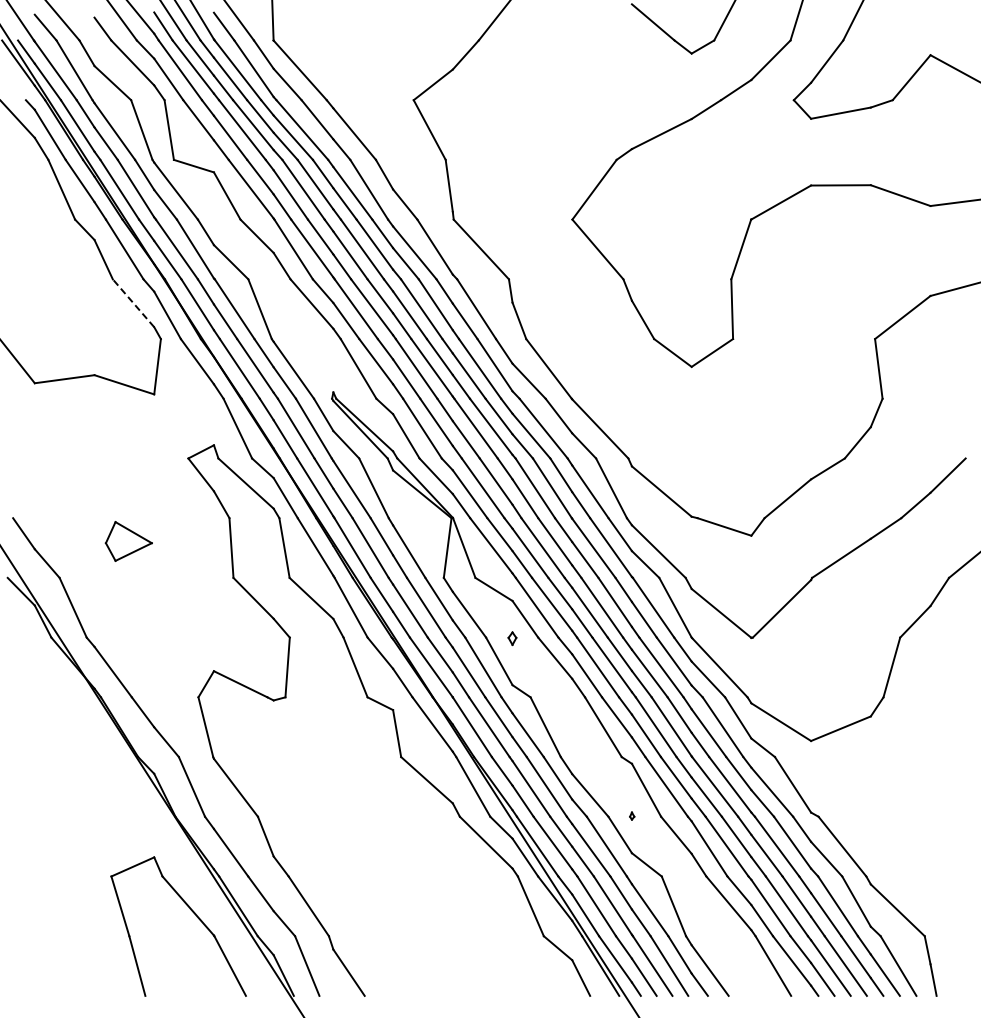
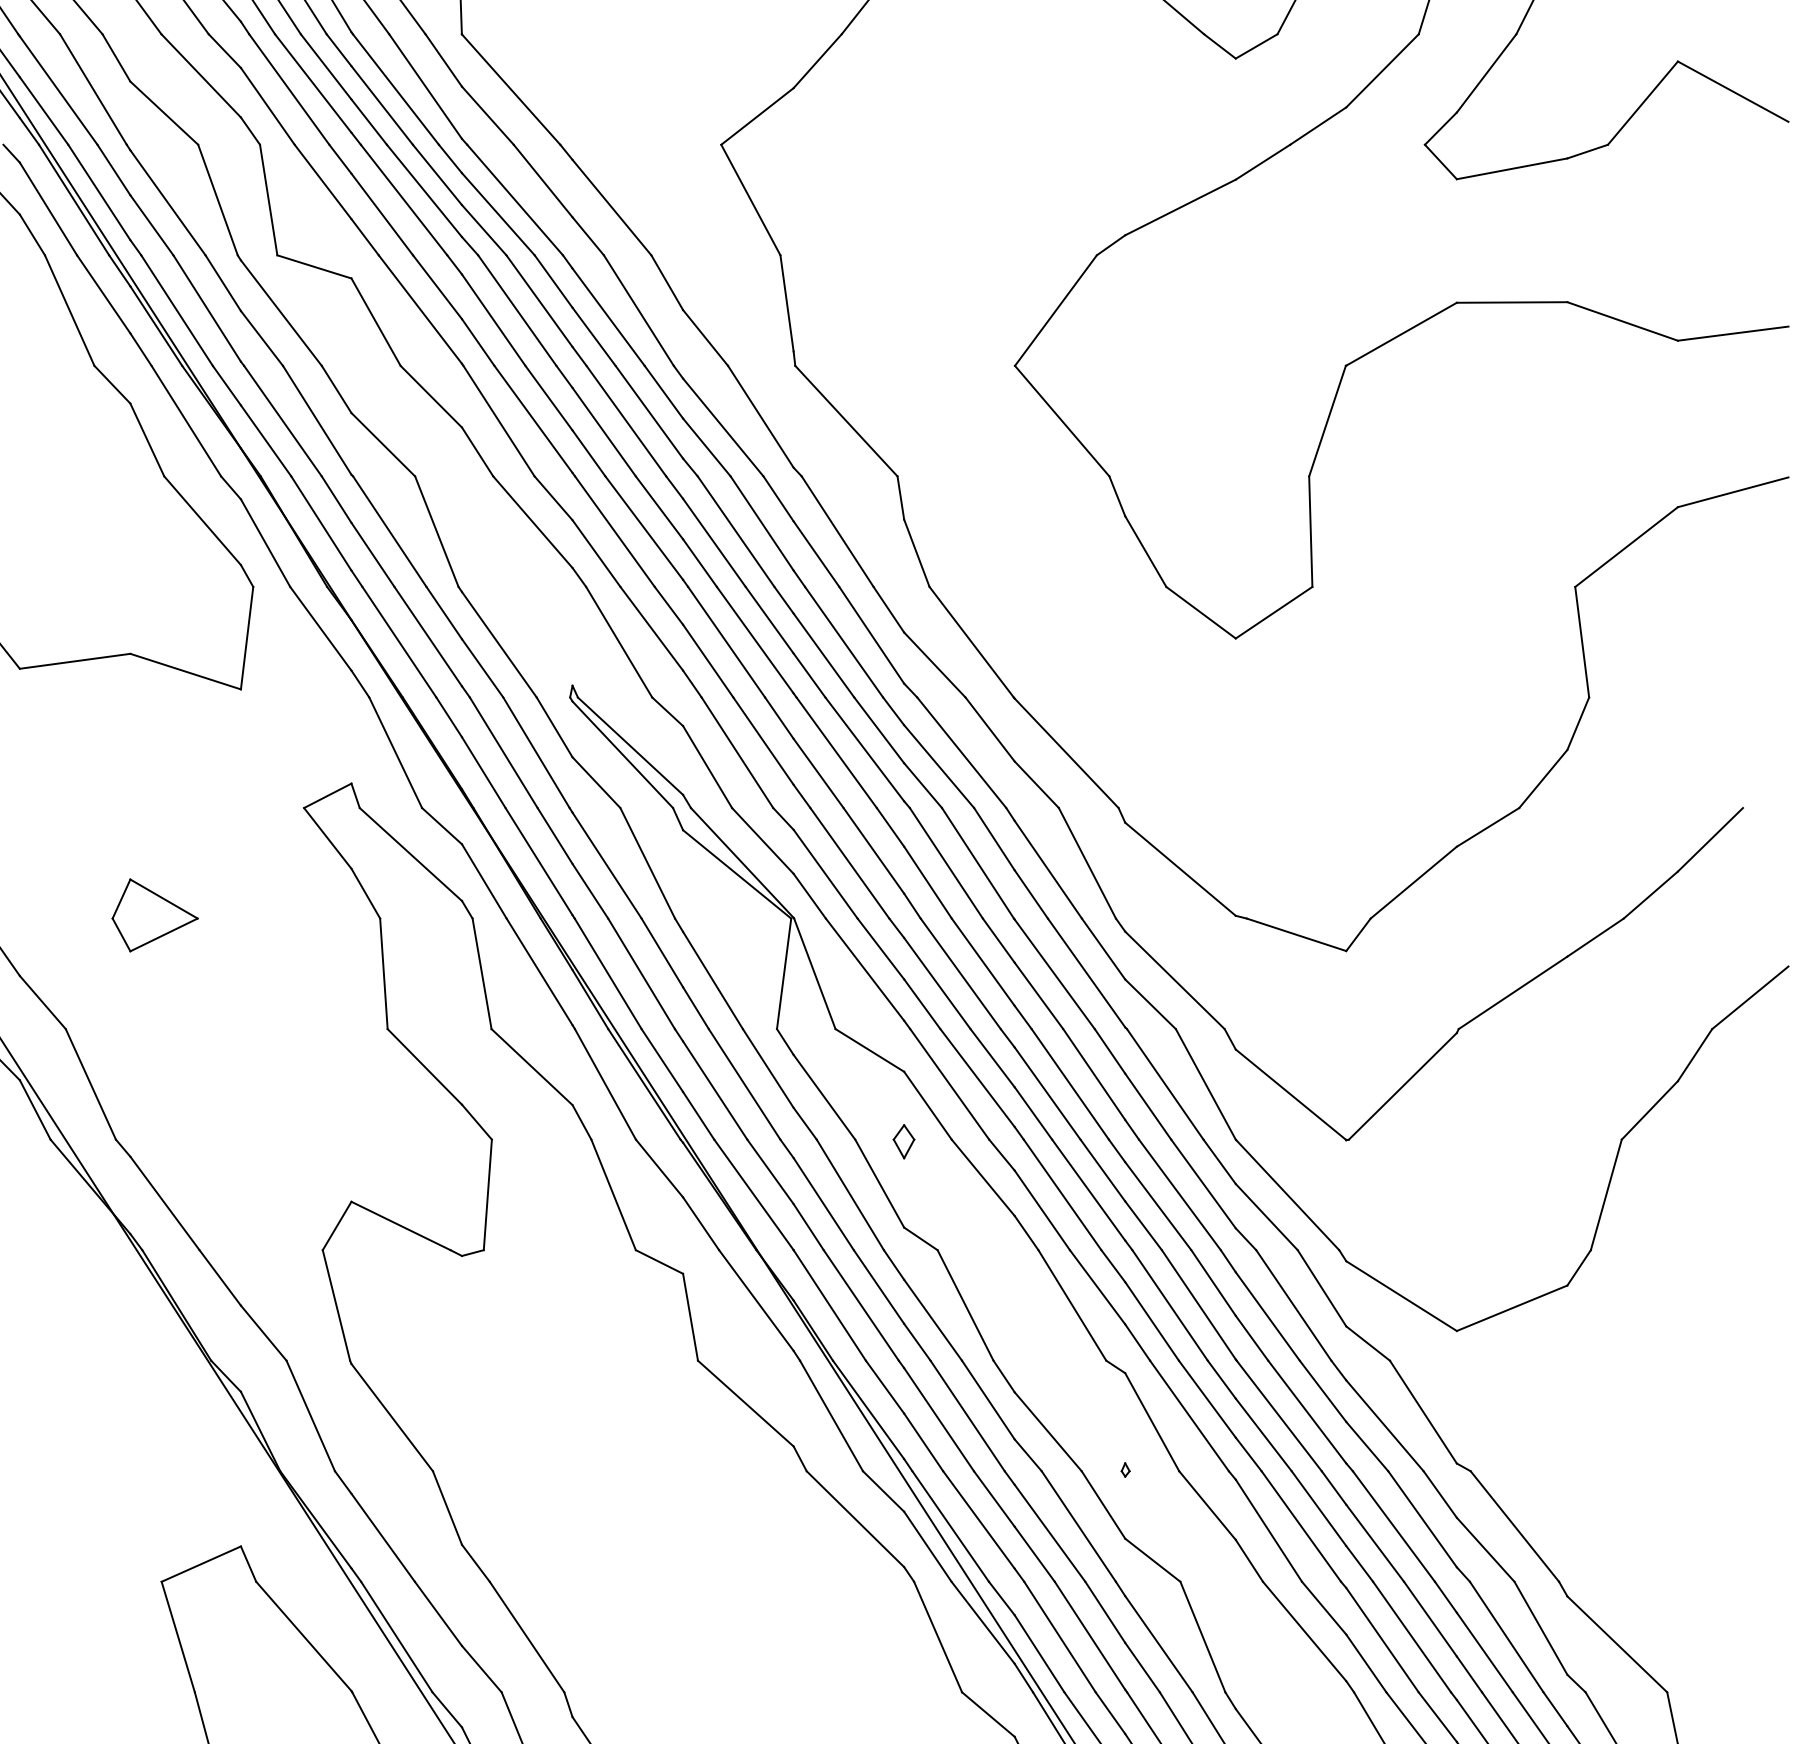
line: (133, 303) -> (202, 521), dashed -> solid
part: (128, 541) -> (154, 915), moved
part: (512, 638) -> (904, 1141), size x1.43

